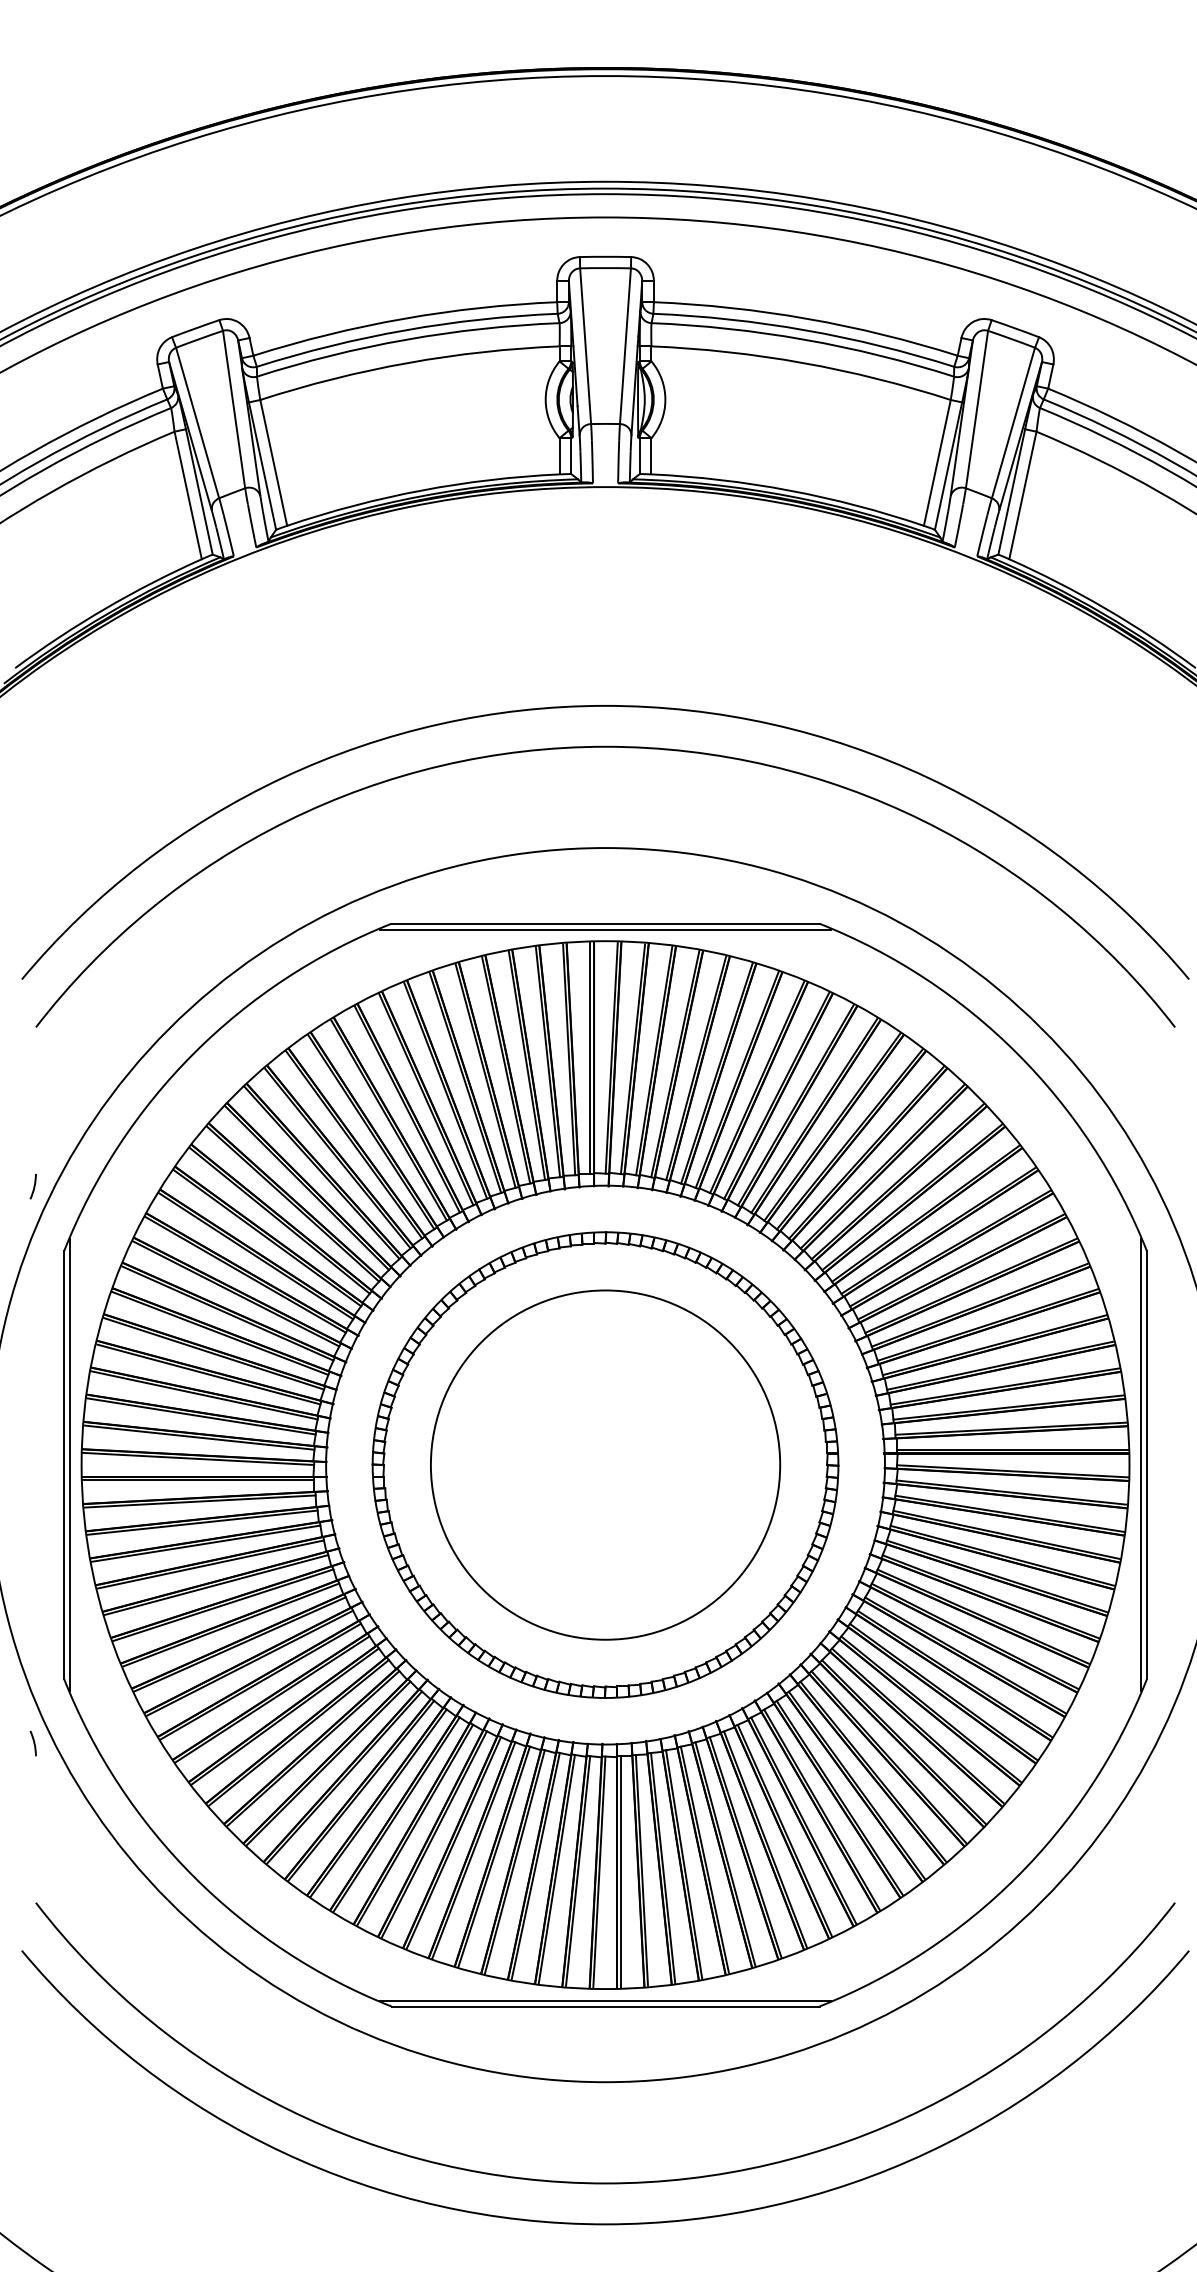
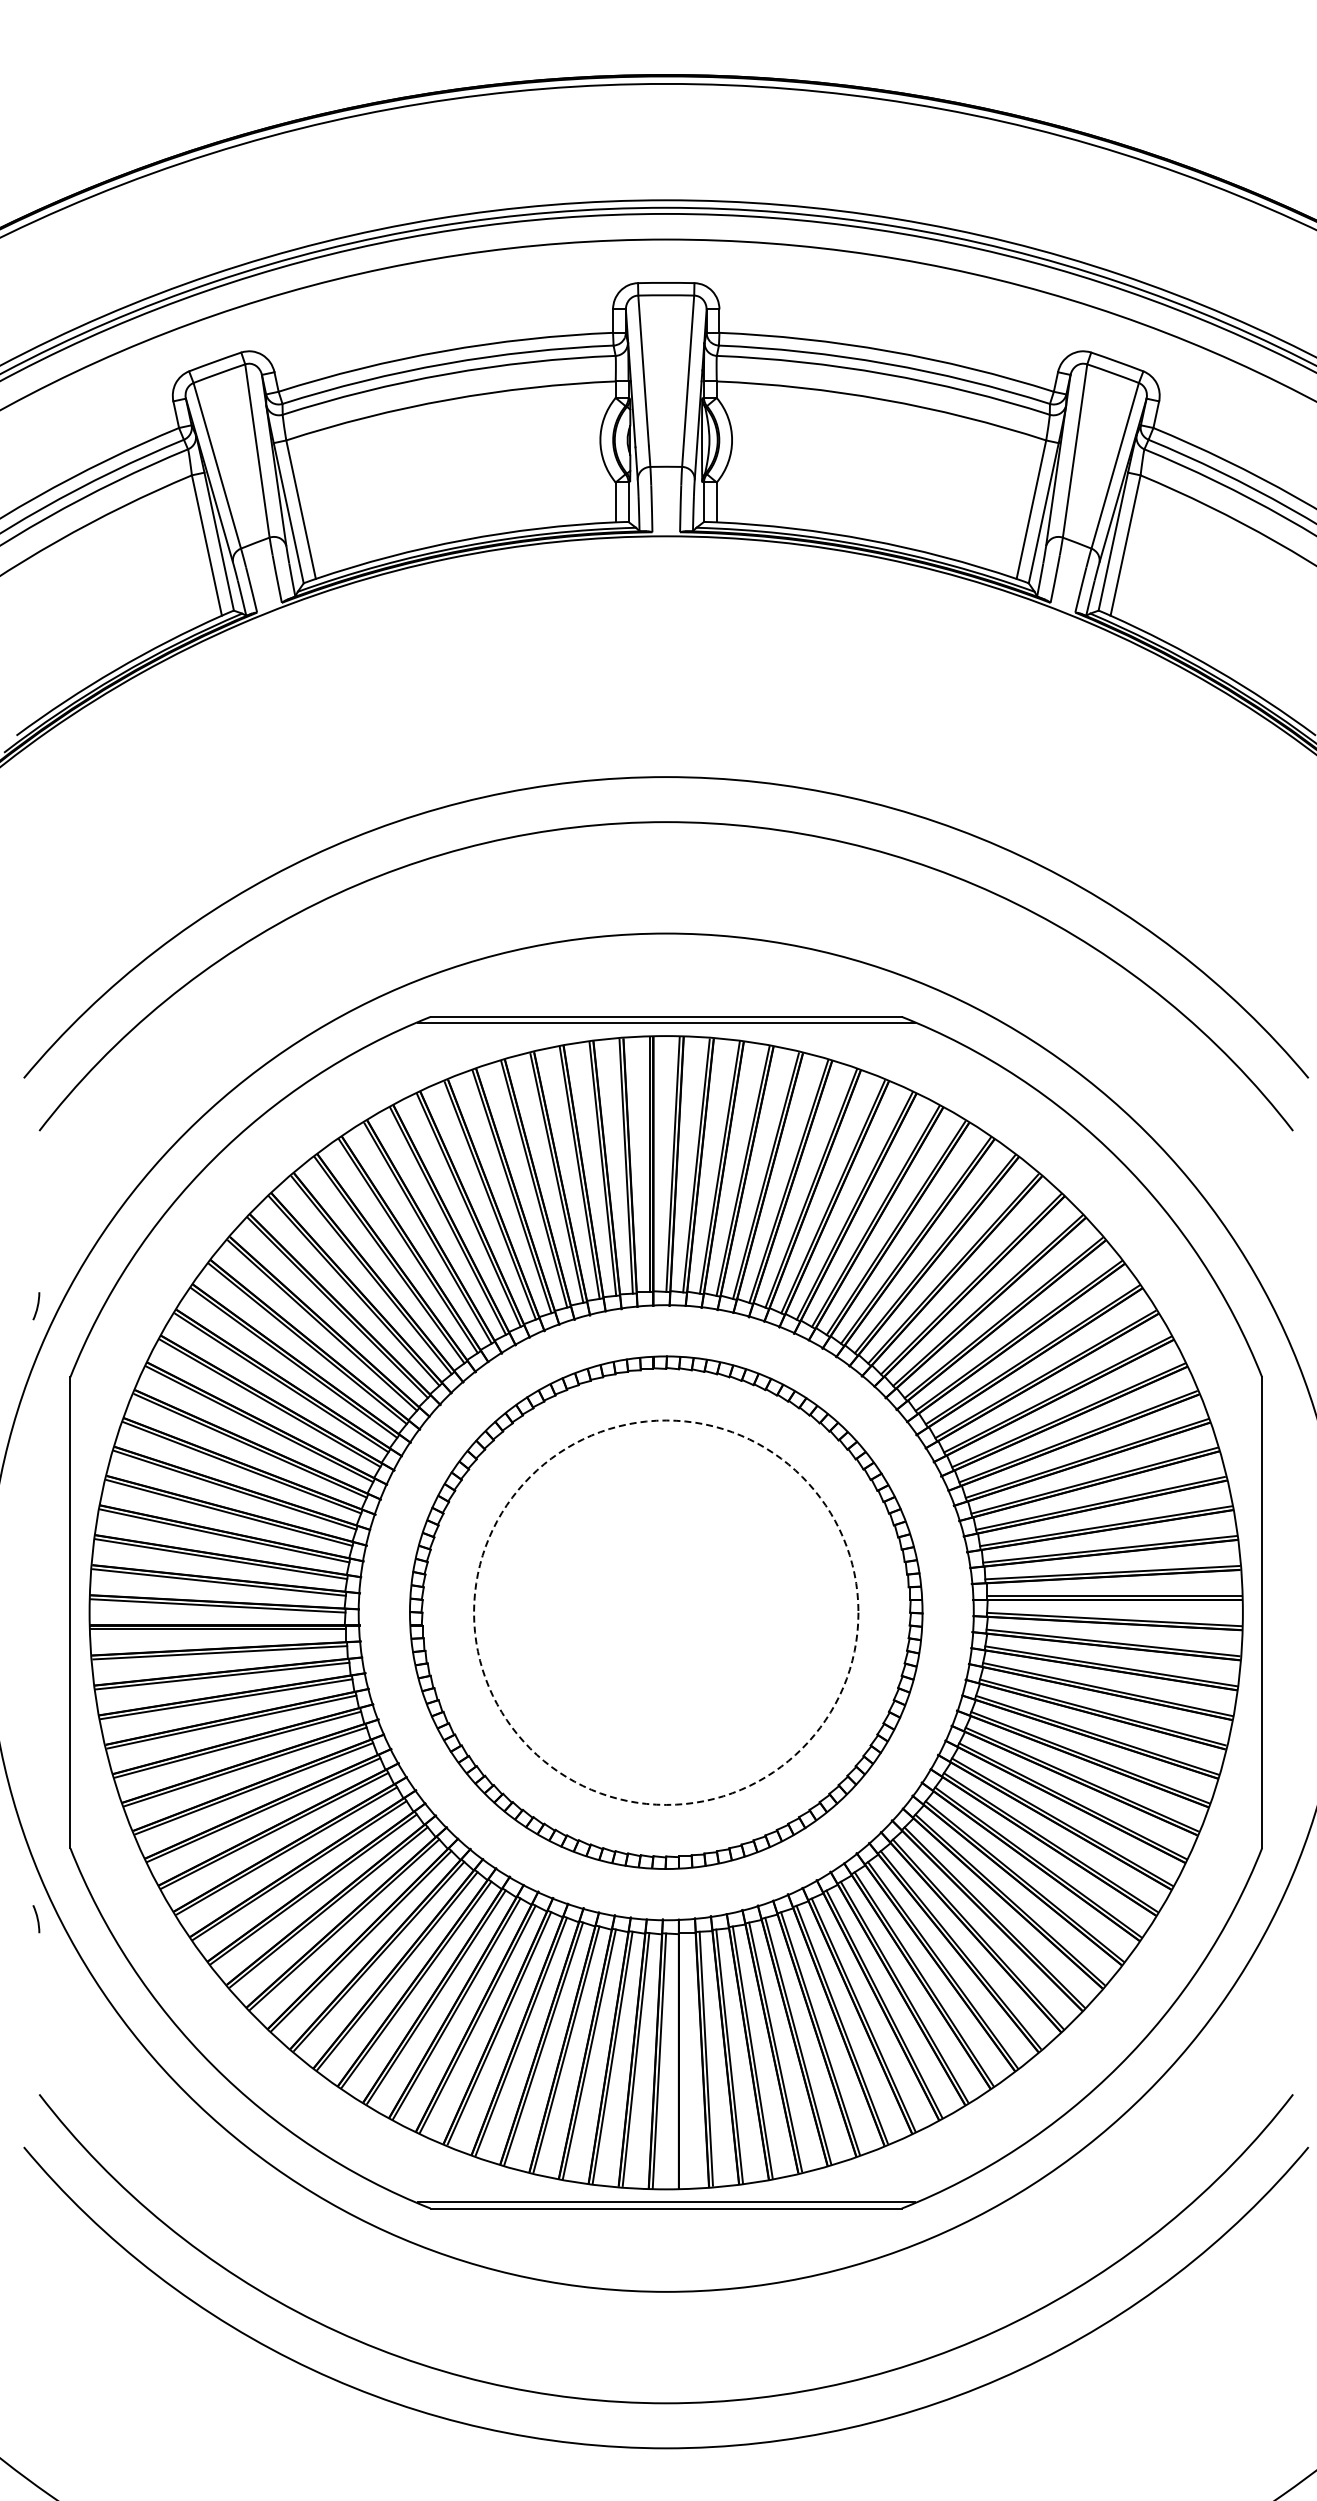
line: (69, 1464) -> (76, 1612), removed
circle: (605, 1464) -> (666, 1612), solid -> dashed
line: (1140, 1464) -> (1255, 1612), removed
line: (620, 1871) -> (682, 2060), removed

